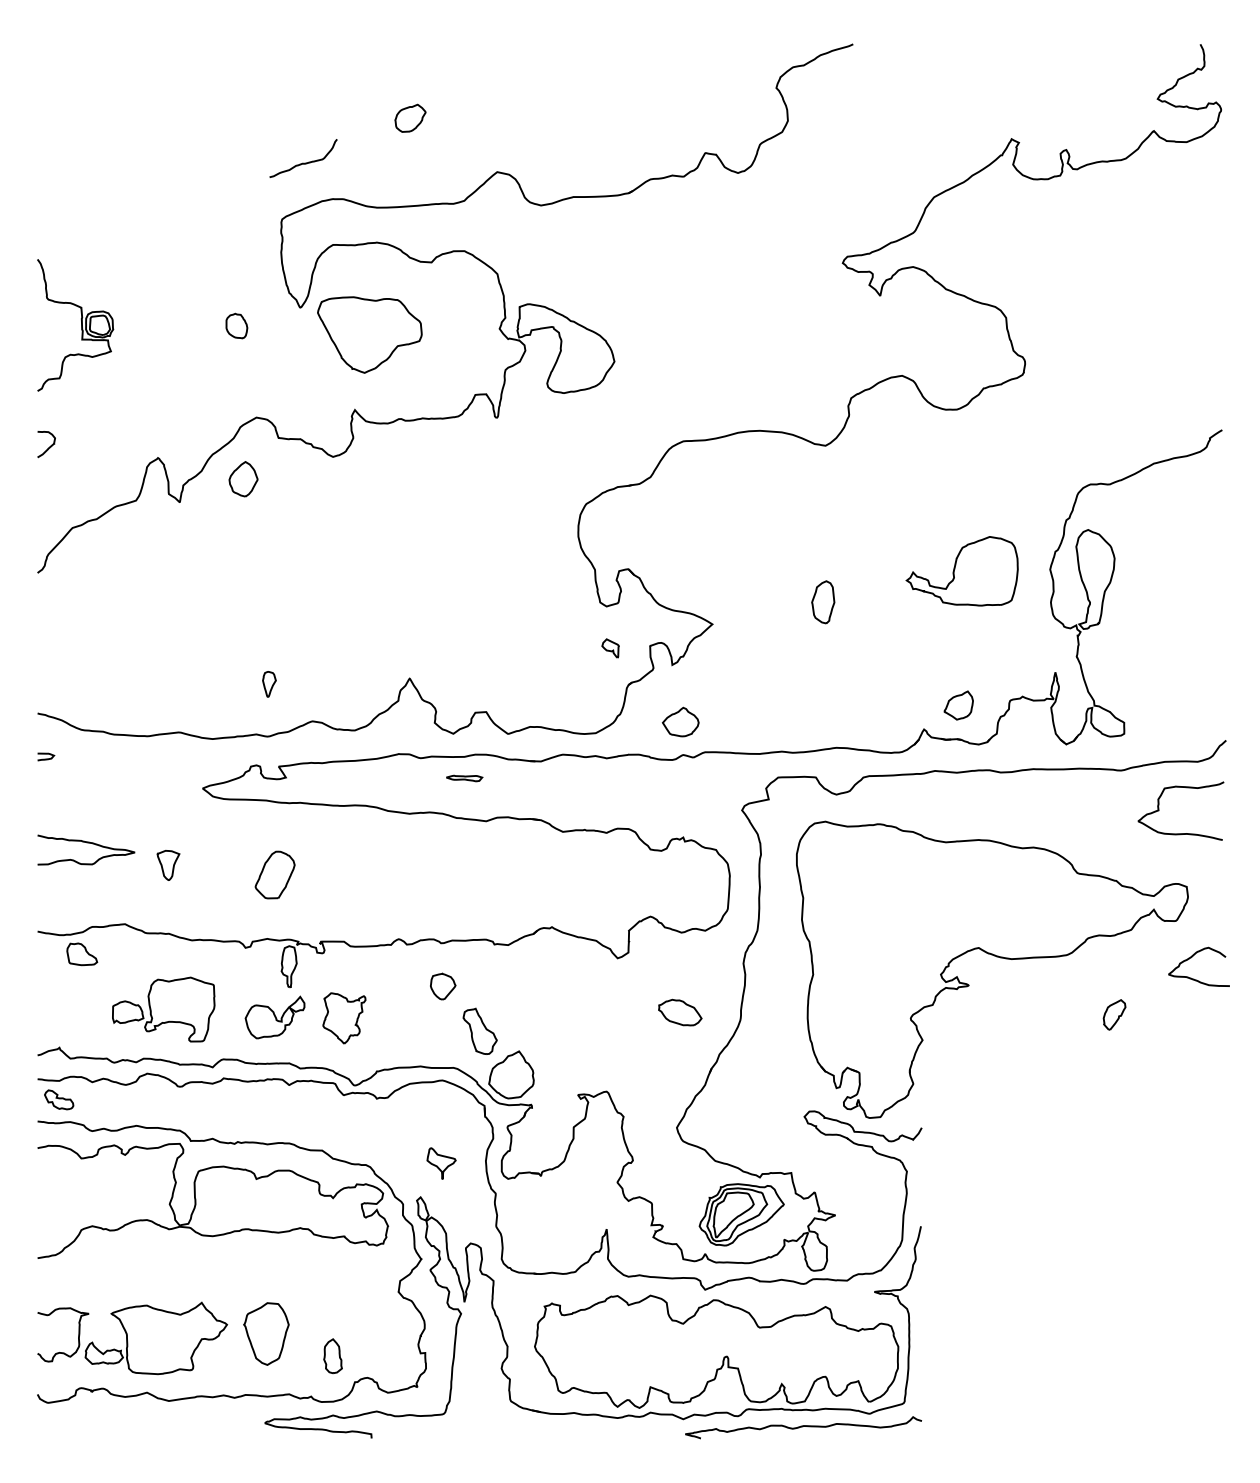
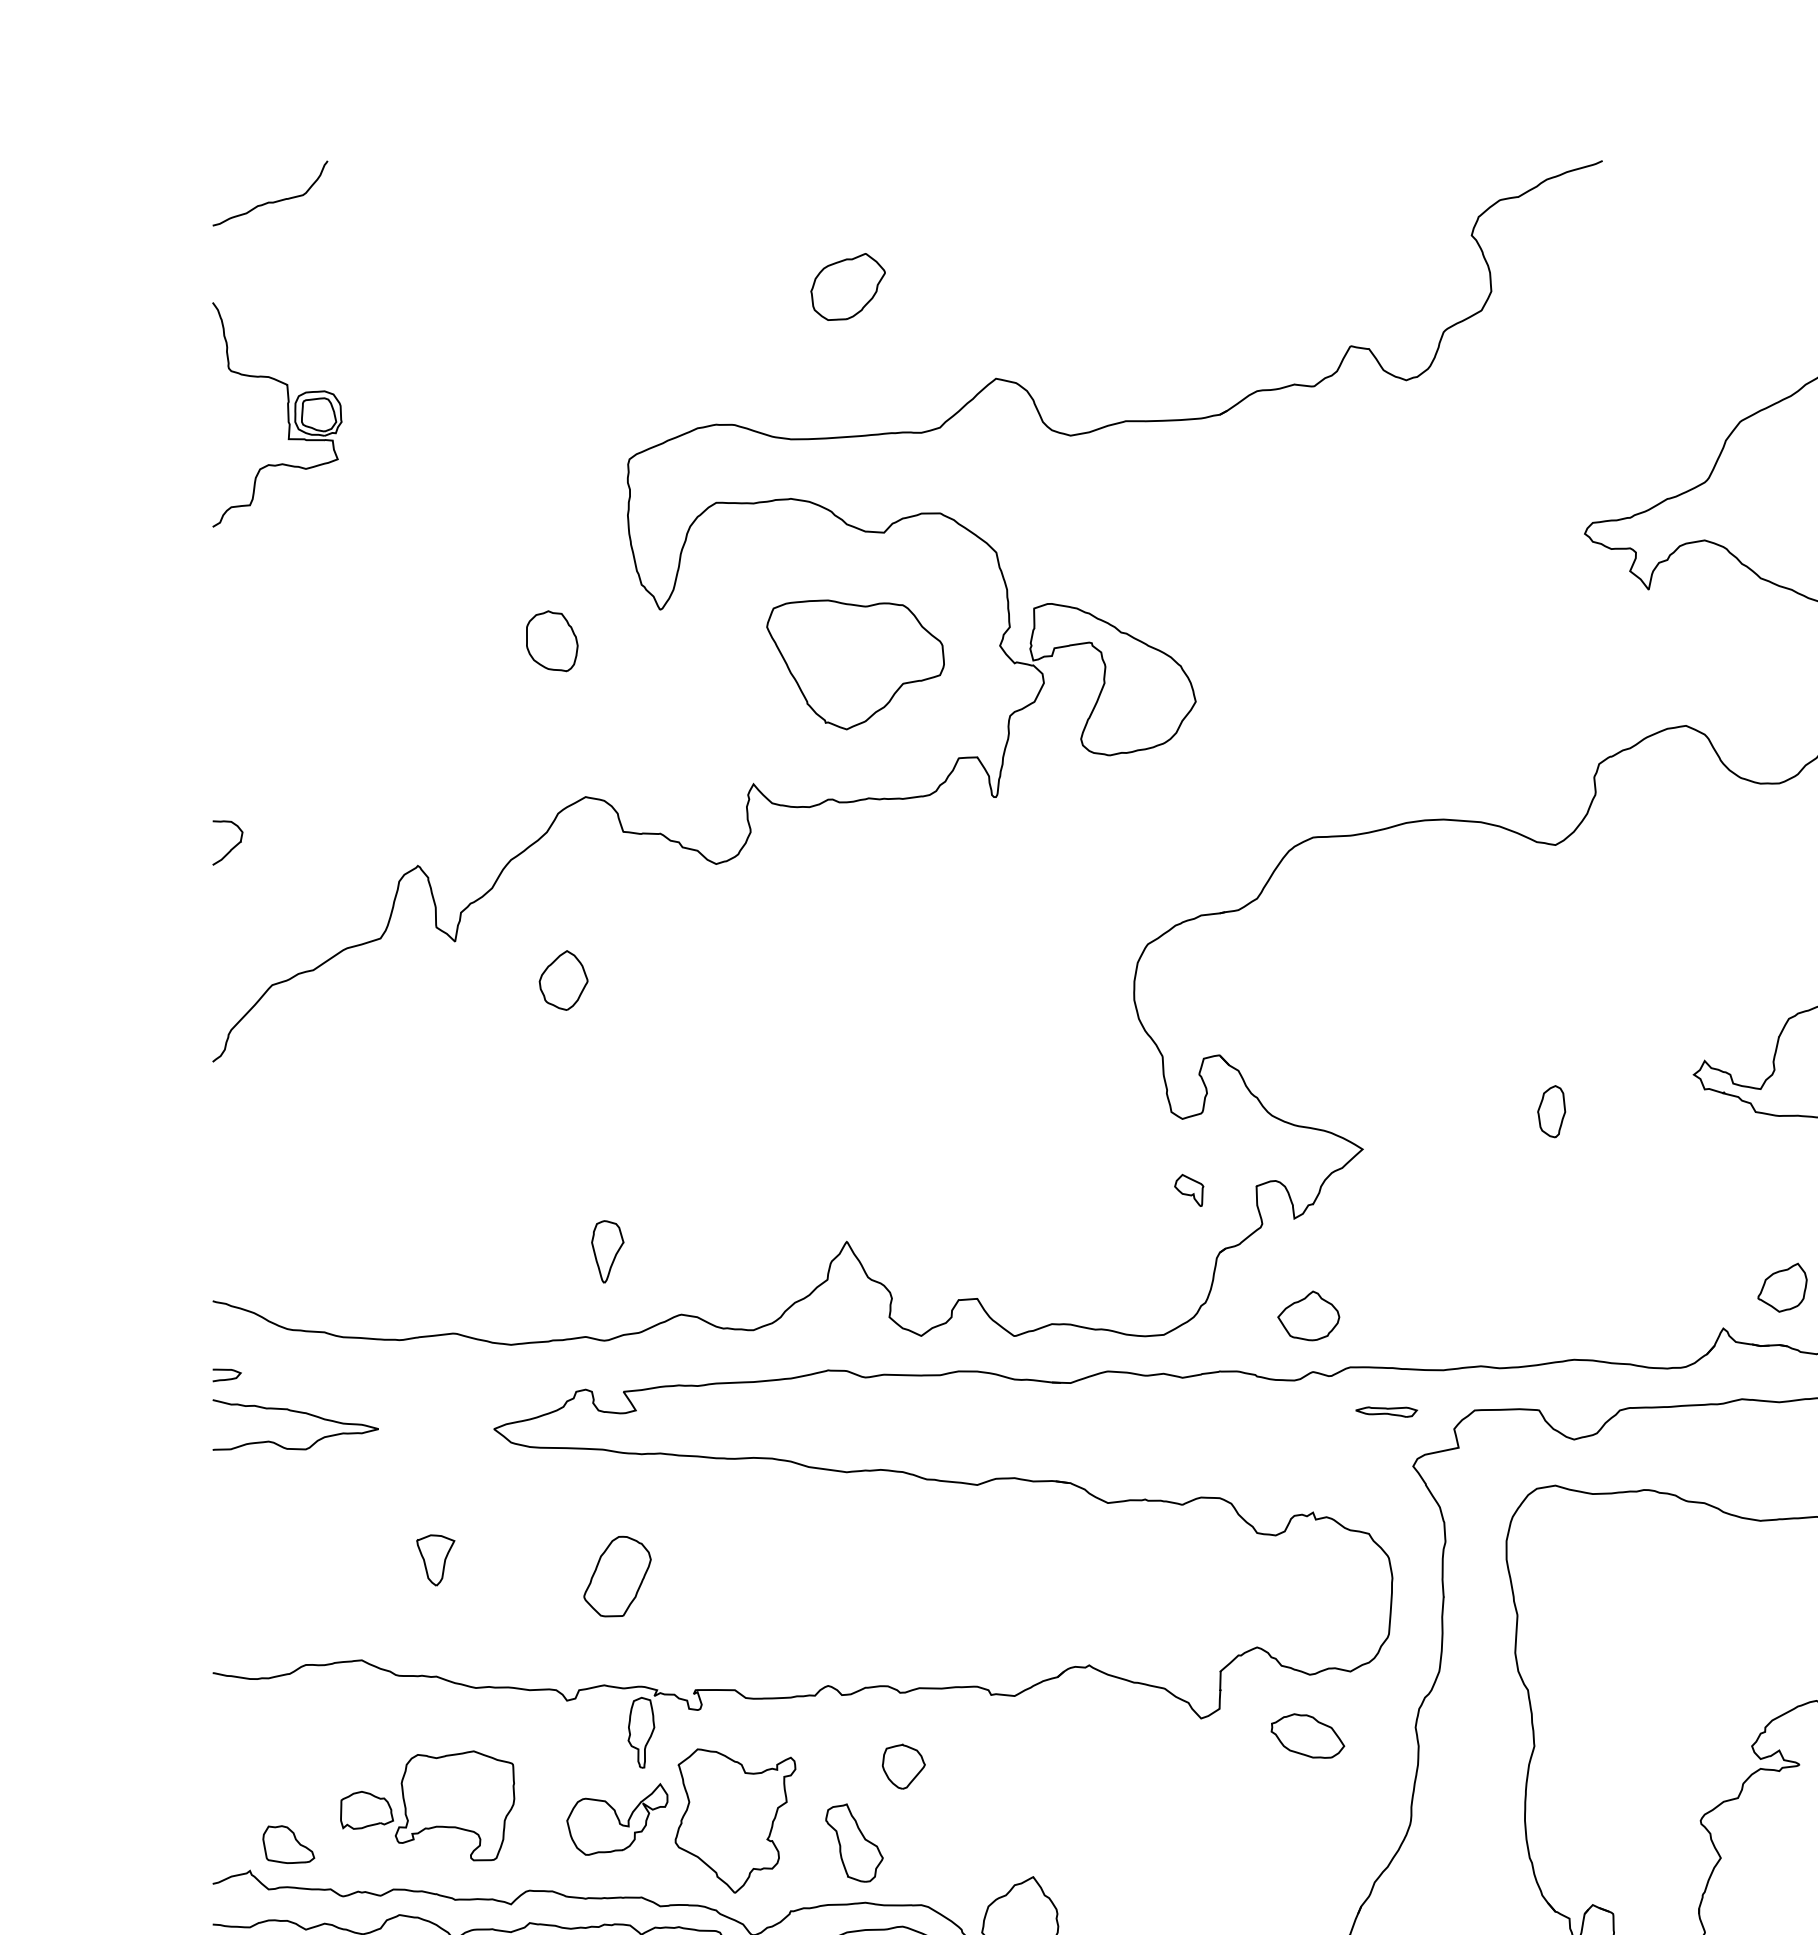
part: (410, 118) -> (848, 287), size x1.43
curve: (303, 162) -> (270, 200), moved
part: (75, 325) -> (277, 415), moved
part: (236, 325) -> (551, 640), size x1.43
part: (369, 334) -> (854, 663), moved
part: (243, 479) -> (563, 980), moved
part: (823, 601) -> (1551, 1110), size x0.71
part: (269, 684) -> (607, 1251), size x1.43
part: (464, 778) -> (1386, 1412), moved
curve: (86, 843) -> (296, 1413), moved
part: (82, 954) -> (289, 1844), moved
part: (680, 1012) -> (1308, 1735), moved
part: (344, 1018) -> (735, 1821), size x1.67
part: (479, 1030) -> (853, 1841), moved

